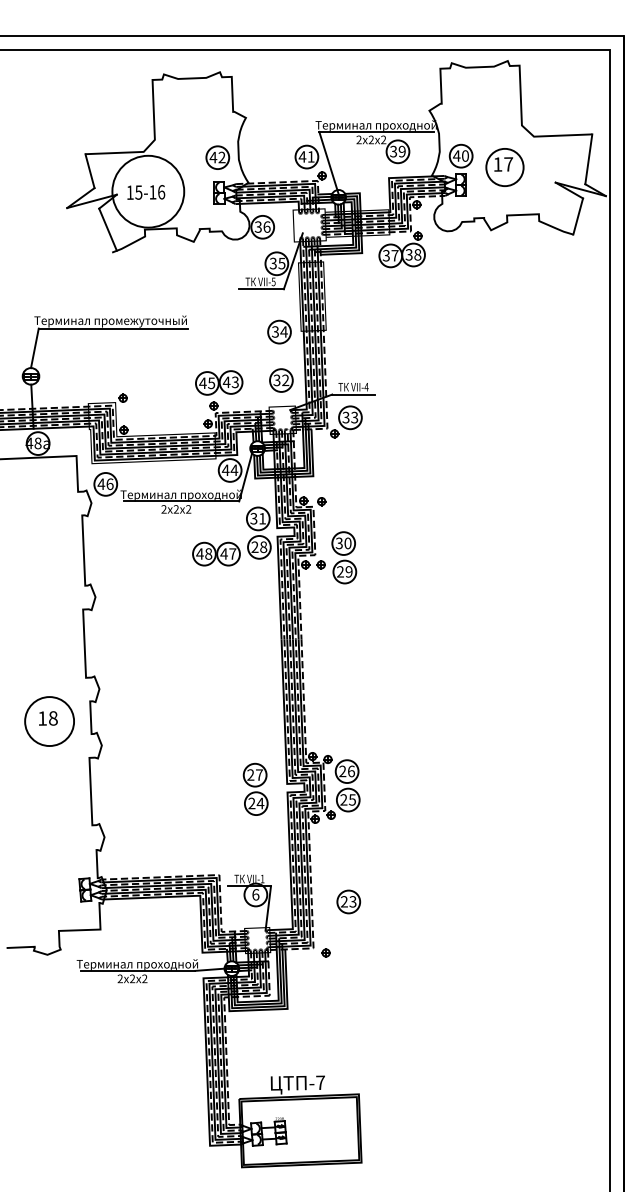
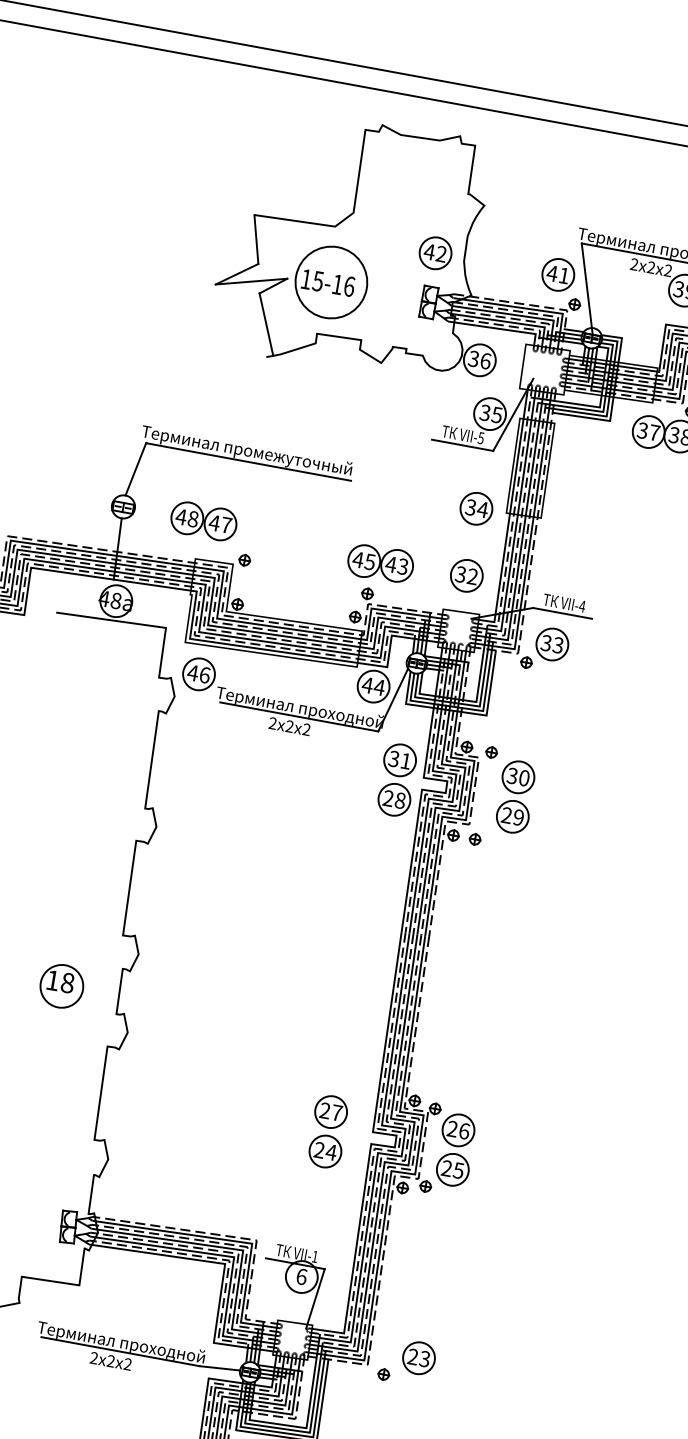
circle: (147, 191) -> (330, 282), size x0.71
part: (216, 553) -> (204, 520), moved
part: (344, 557) -> (515, 796), moved
circle: (49, 721) -> (61, 986), size x0.62
part: (348, 901) -> (418, 1357), moved

